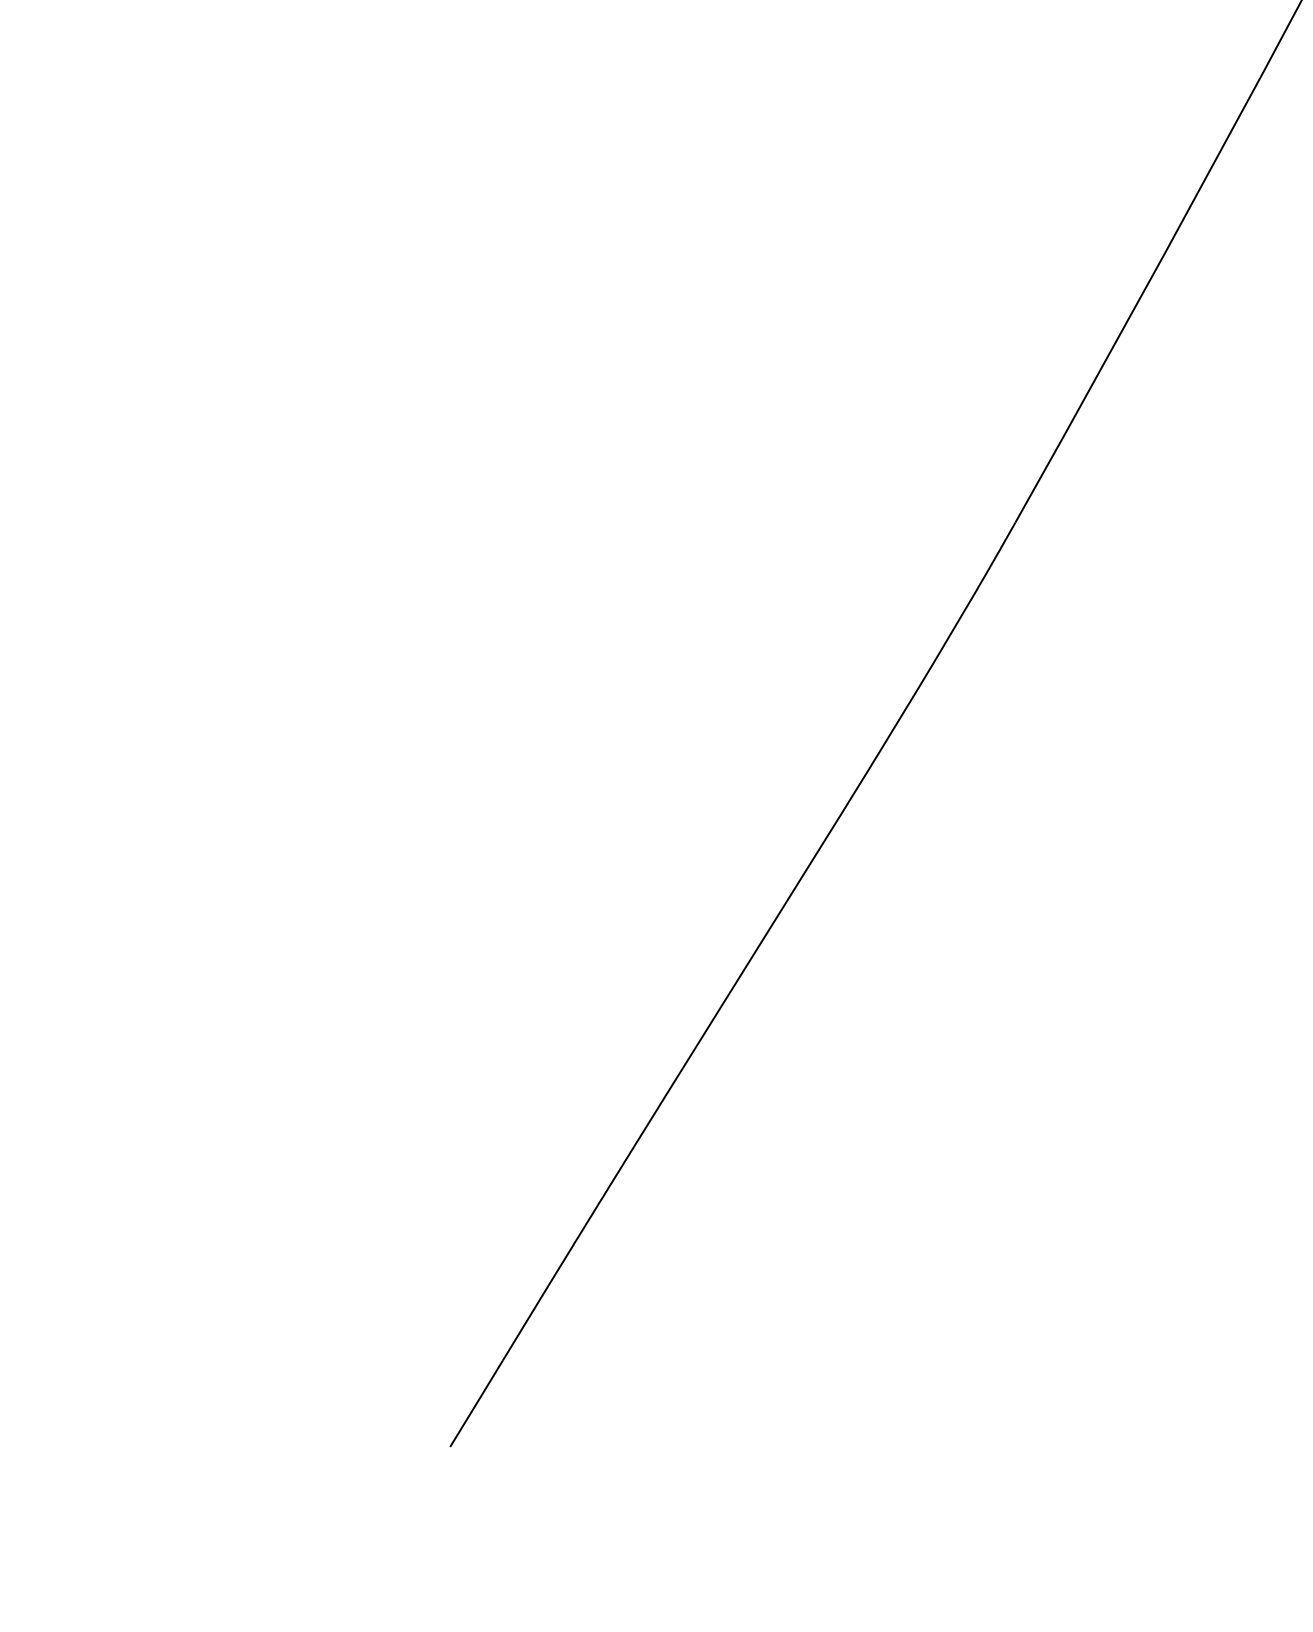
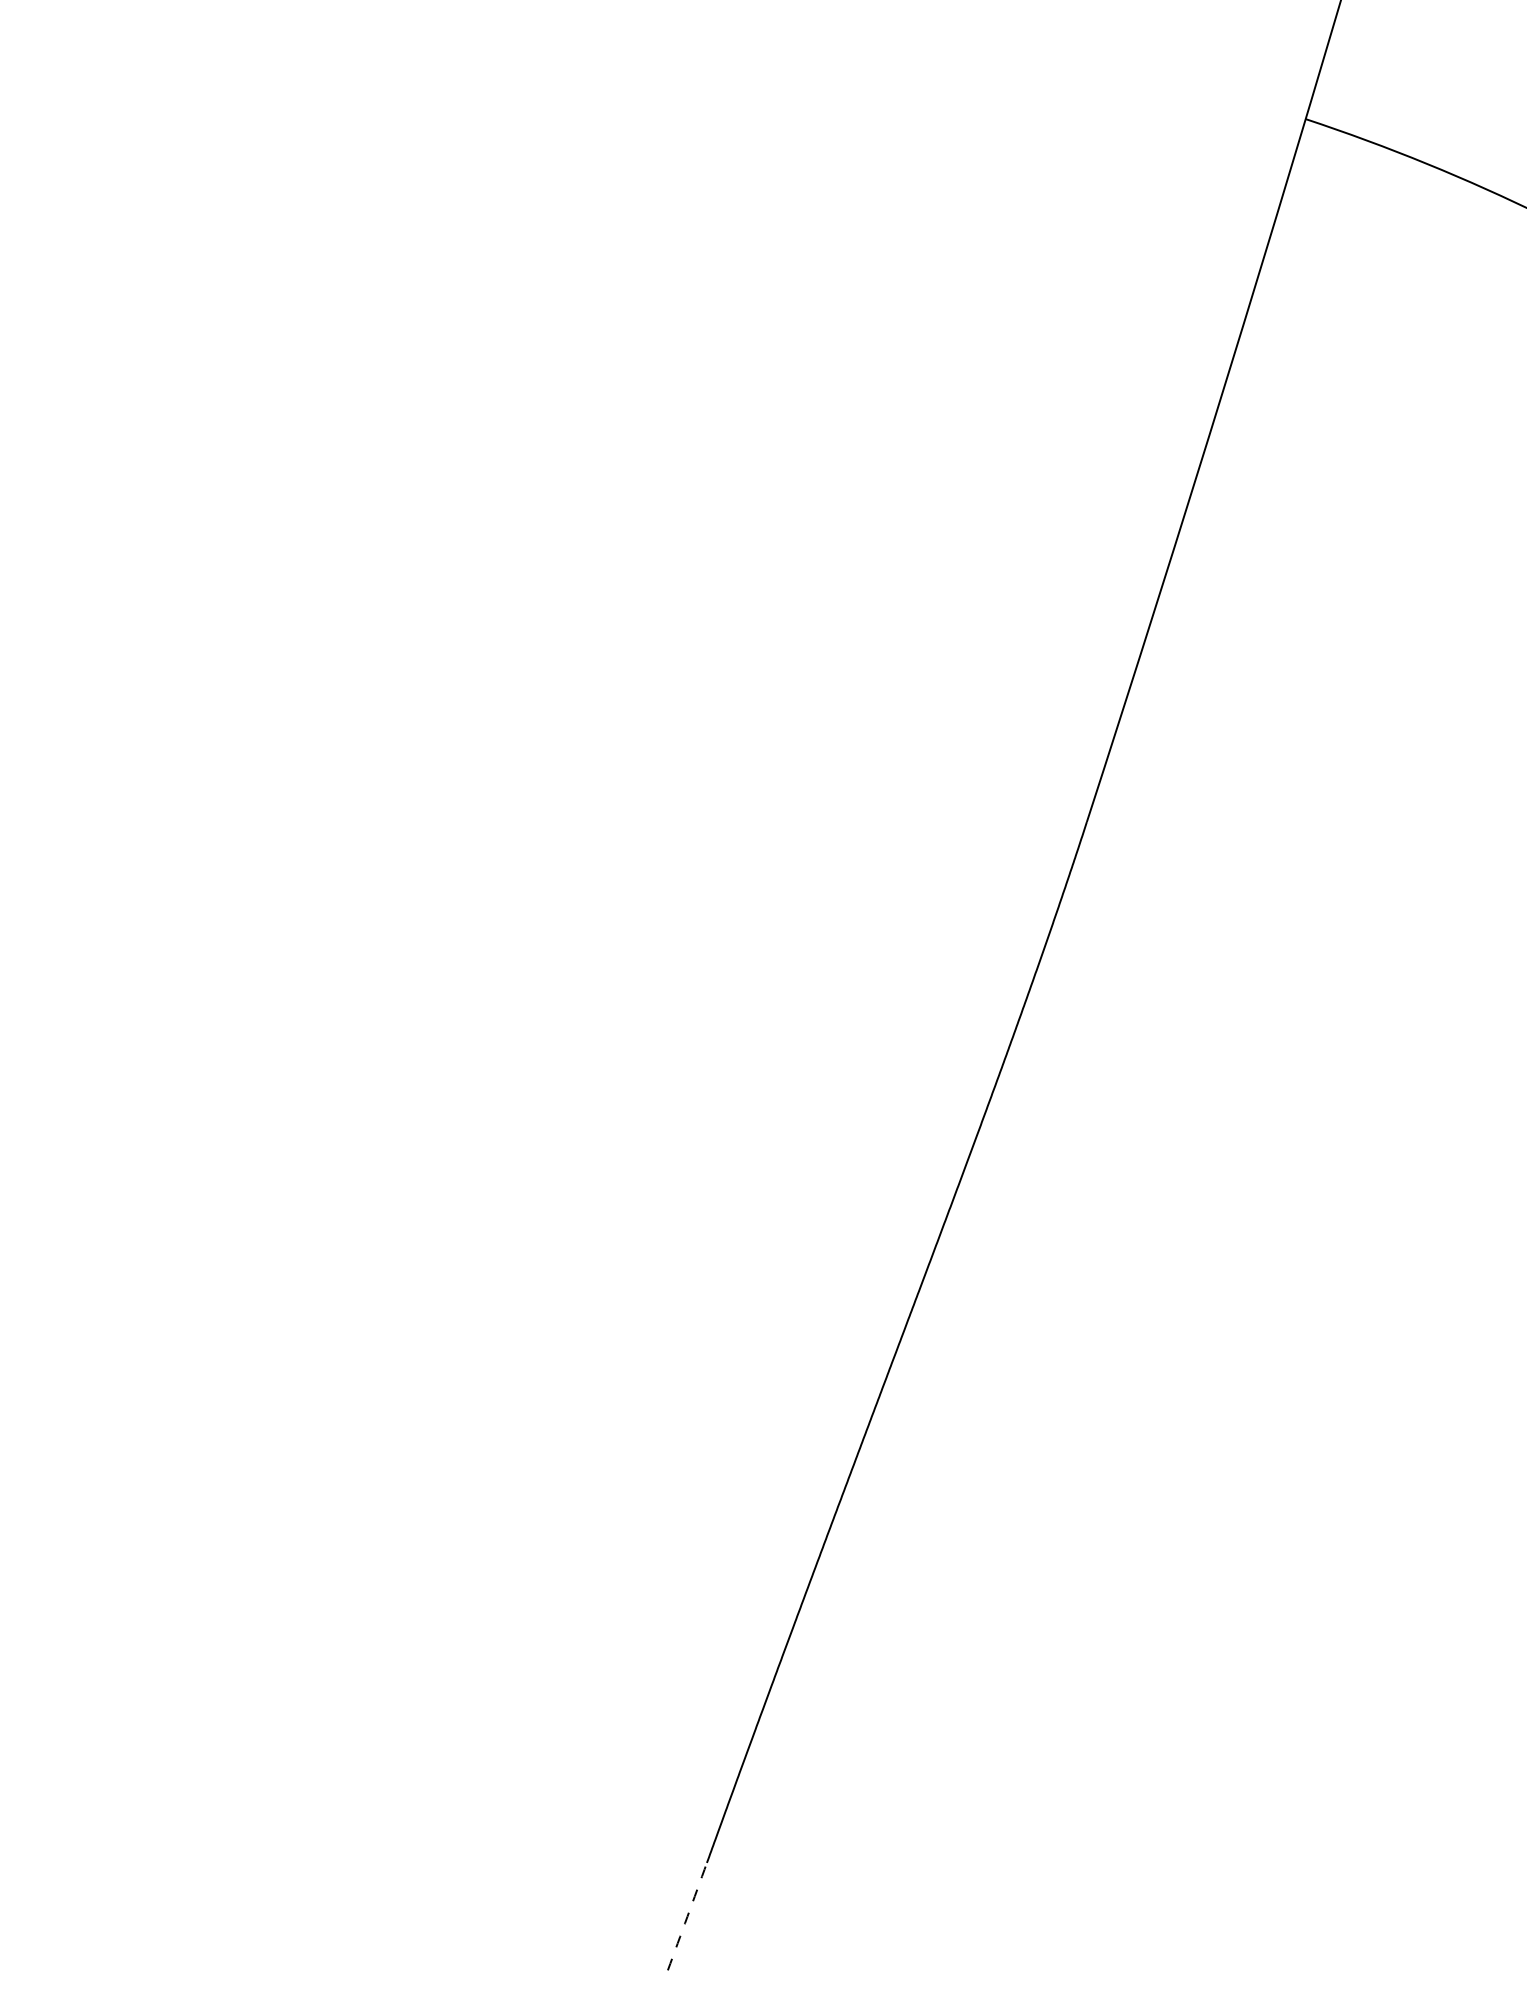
arc: (476, 1403) -> (687, 1916), solid -> dashed

